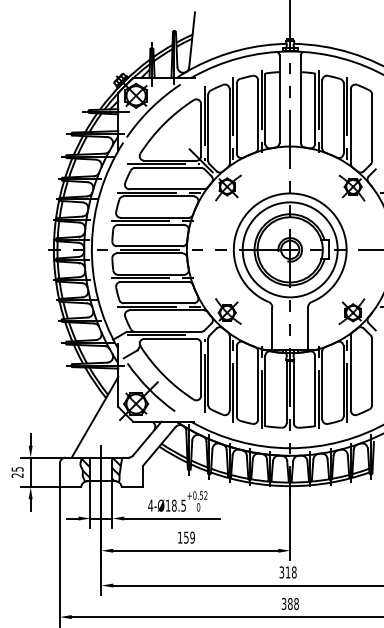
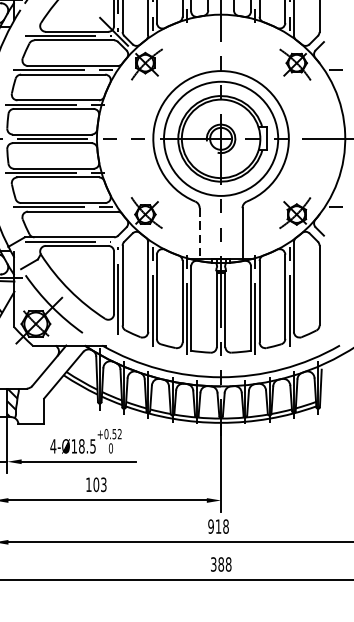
line: (272, 329) -> (199, 234), solid -> dashed
text: (189, 537) -> (100, 484), 159 -> 103
text: (281, 572) -> (210, 526), 318 -> 918

